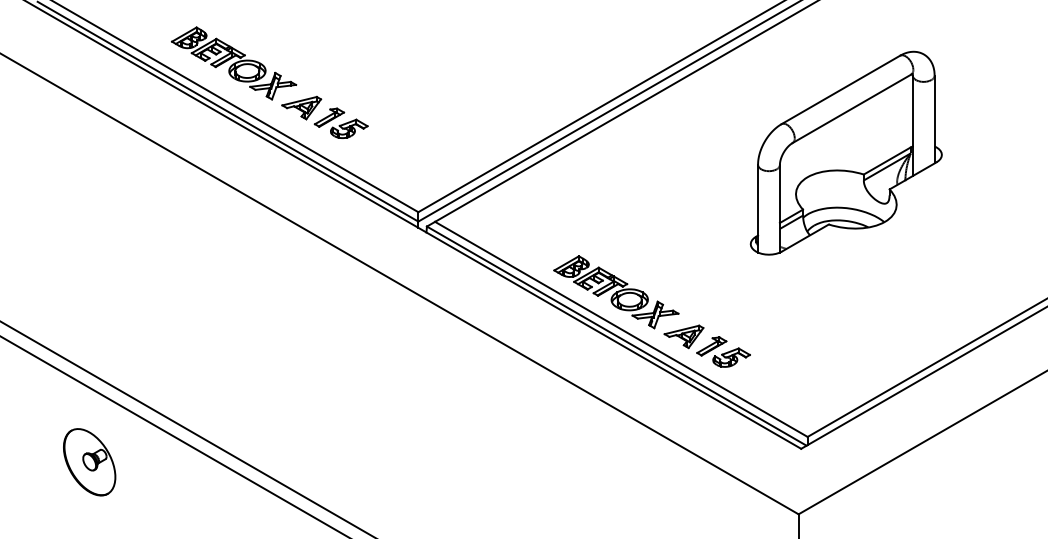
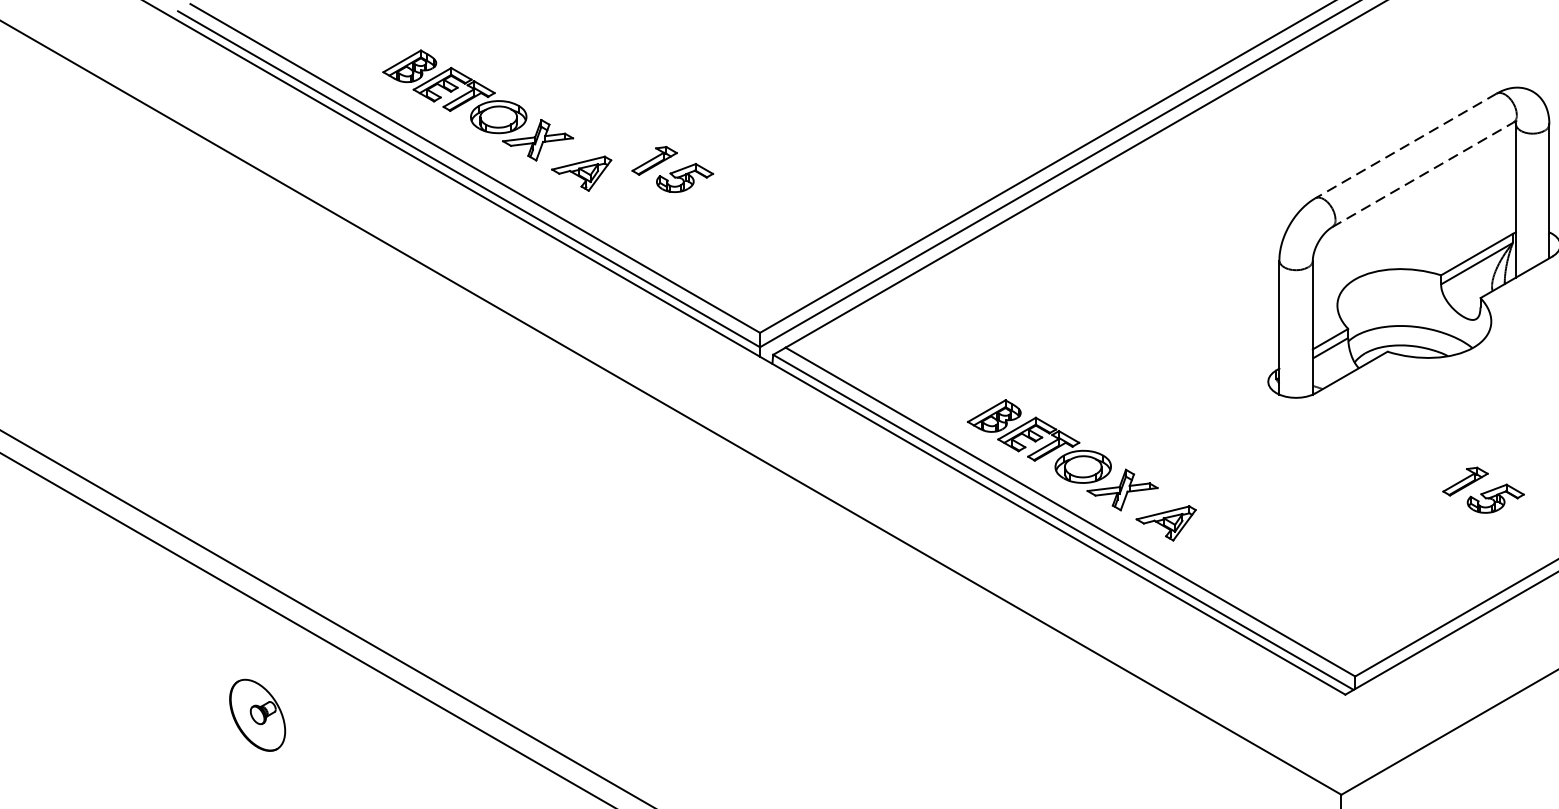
line: (840, 90) -> (1405, 146), solid -> dashed
line: (852, 108) -> (1423, 174), solid -> dashed
part: (340, 122) -> (671, 168), moved
part: (723, 351) -> (1483, 489), moved
part: (89, 462) -> (257, 715), size x0.7

